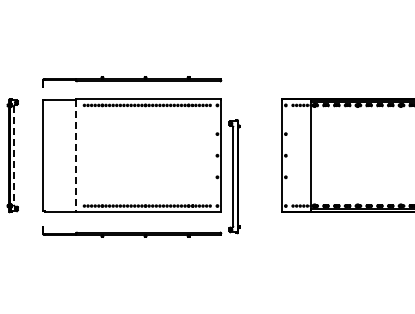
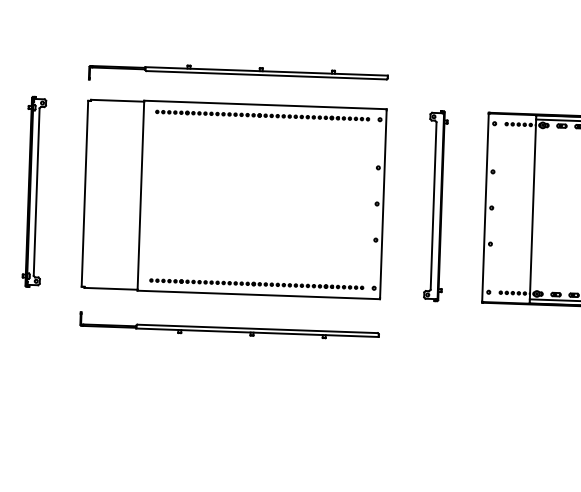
line: (14, 156) -> (37, 193), dashed -> solid
line: (76, 156) -> (141, 197), dashed -> solid
part: (234, 176) -> (435, 205), moved

